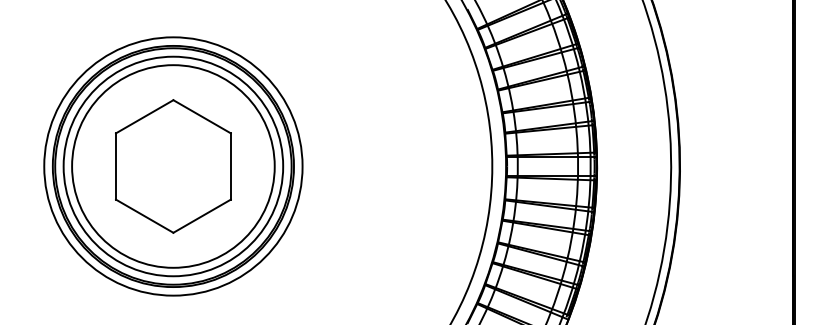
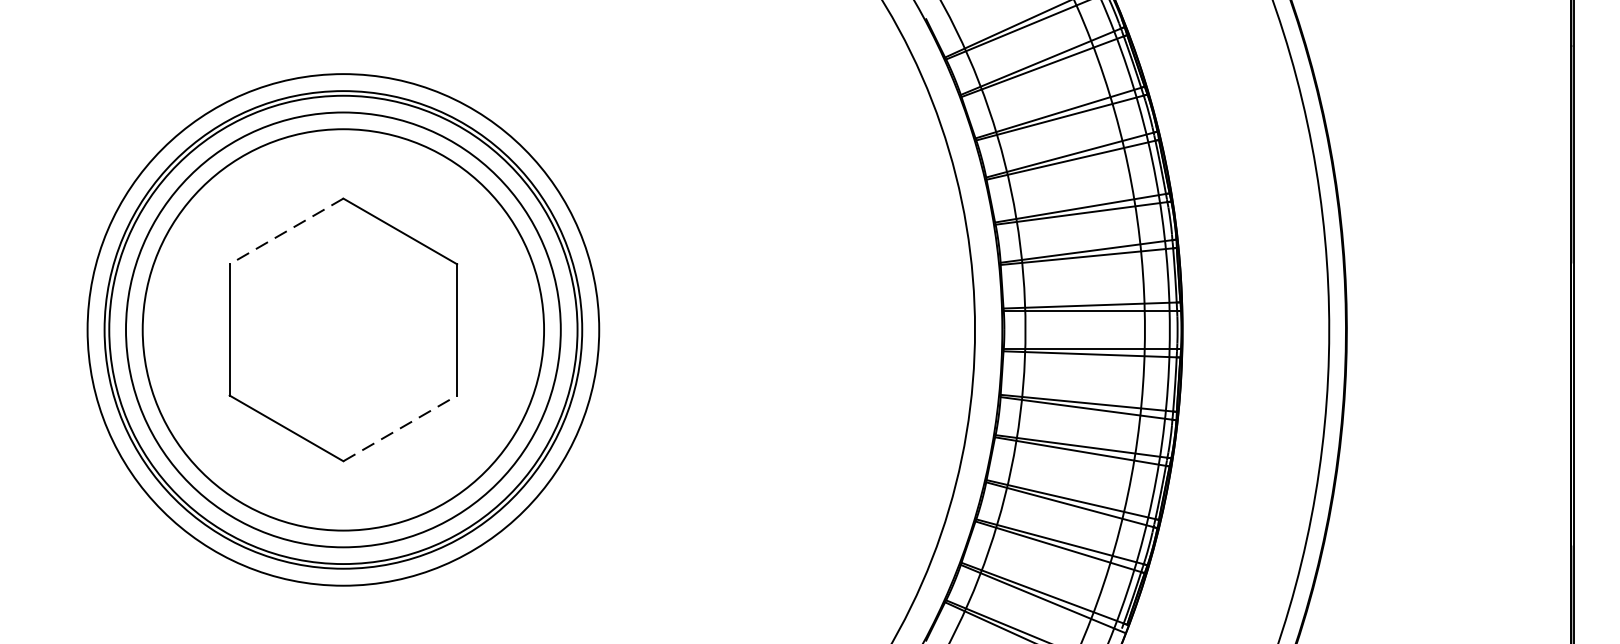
line: (144, 117) -> (286, 232), solid -> dashed
line: (202, 215) -> (401, 426), solid -> dashed

